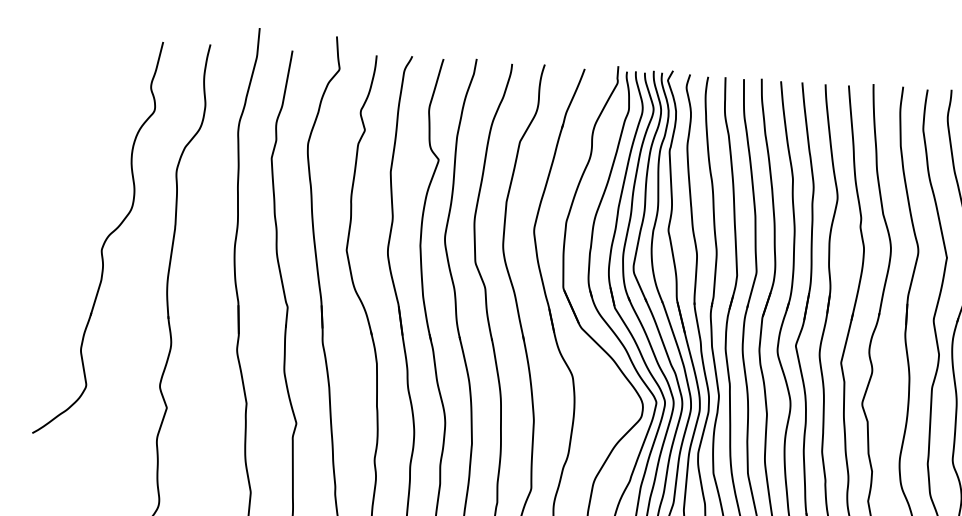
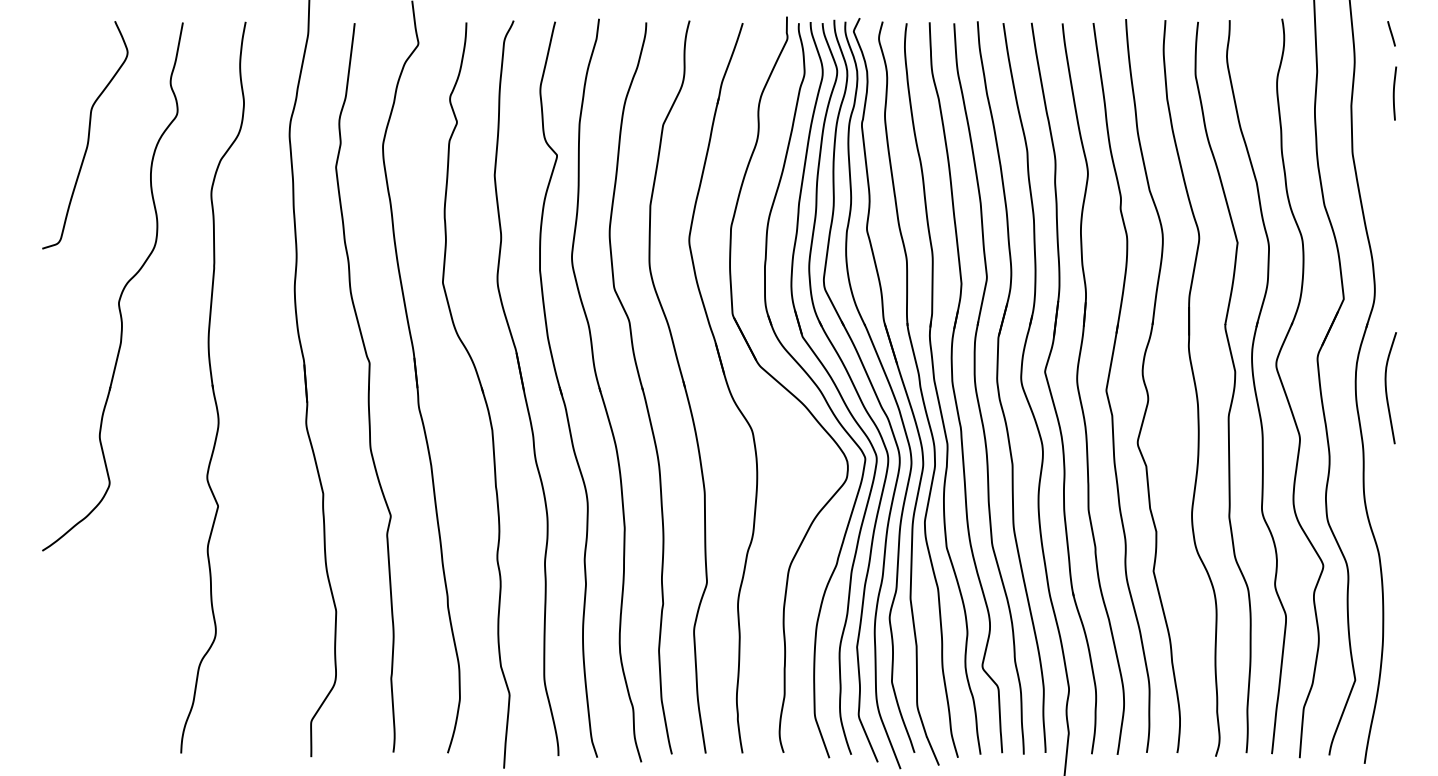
curve: (85, 123) -> (87, 136), added

